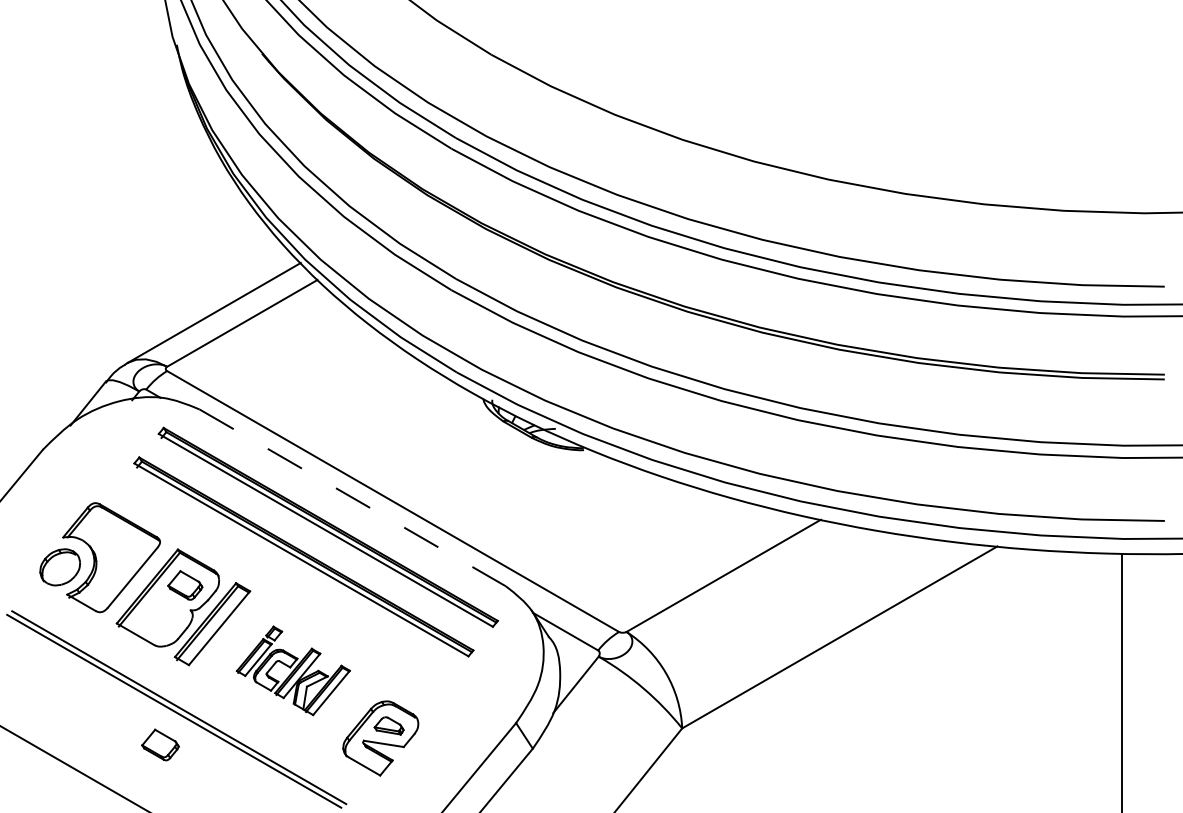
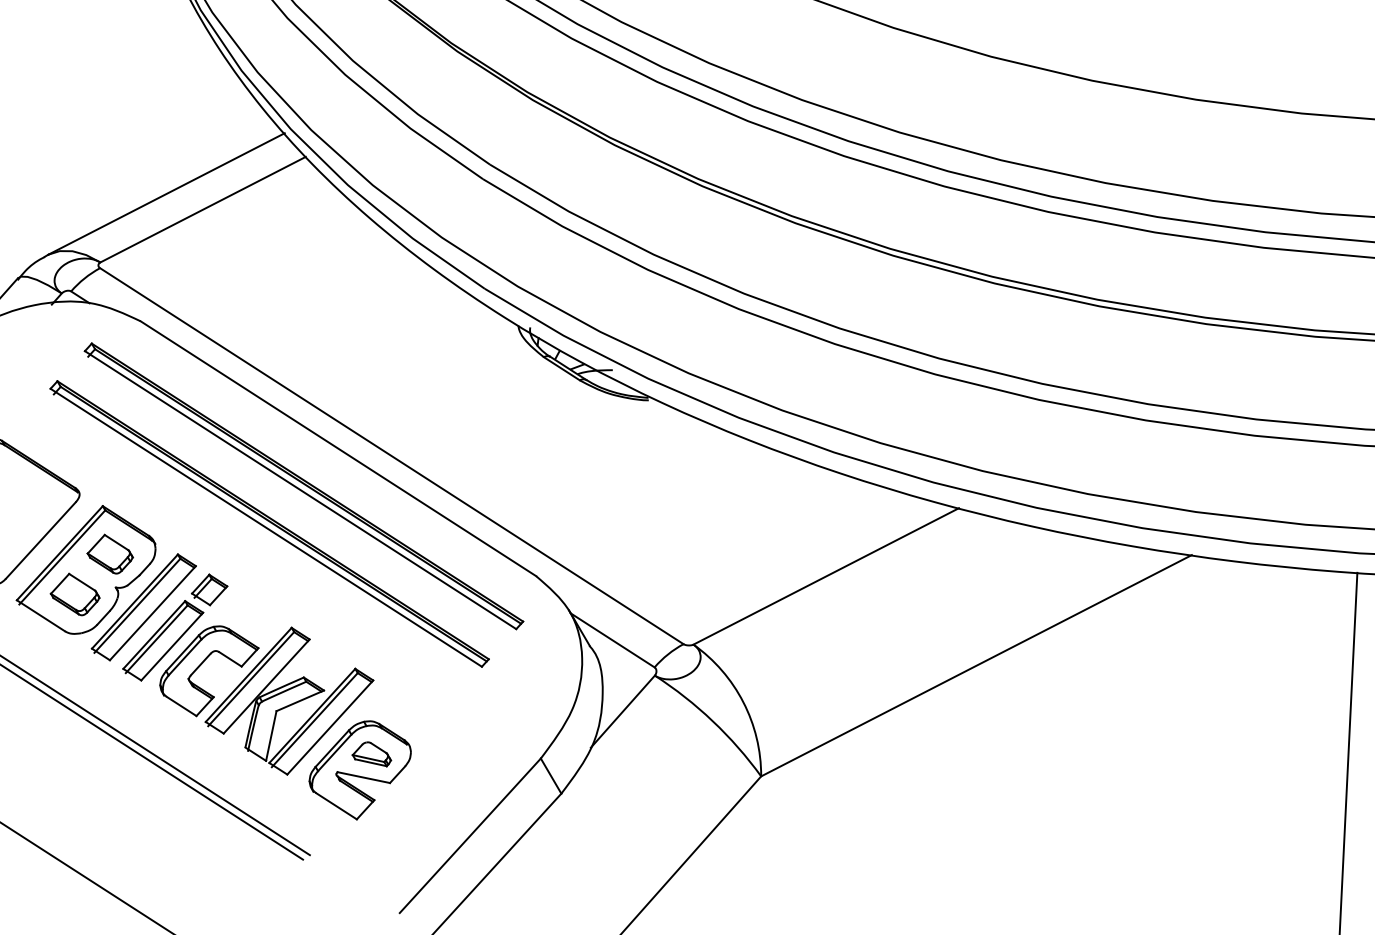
line: (352, 497) -> (338, 448), dashed -> solid
part: (293, 670) -> (248, 674), size x1.67
part: (160, 744) -> (75, 593), moved

